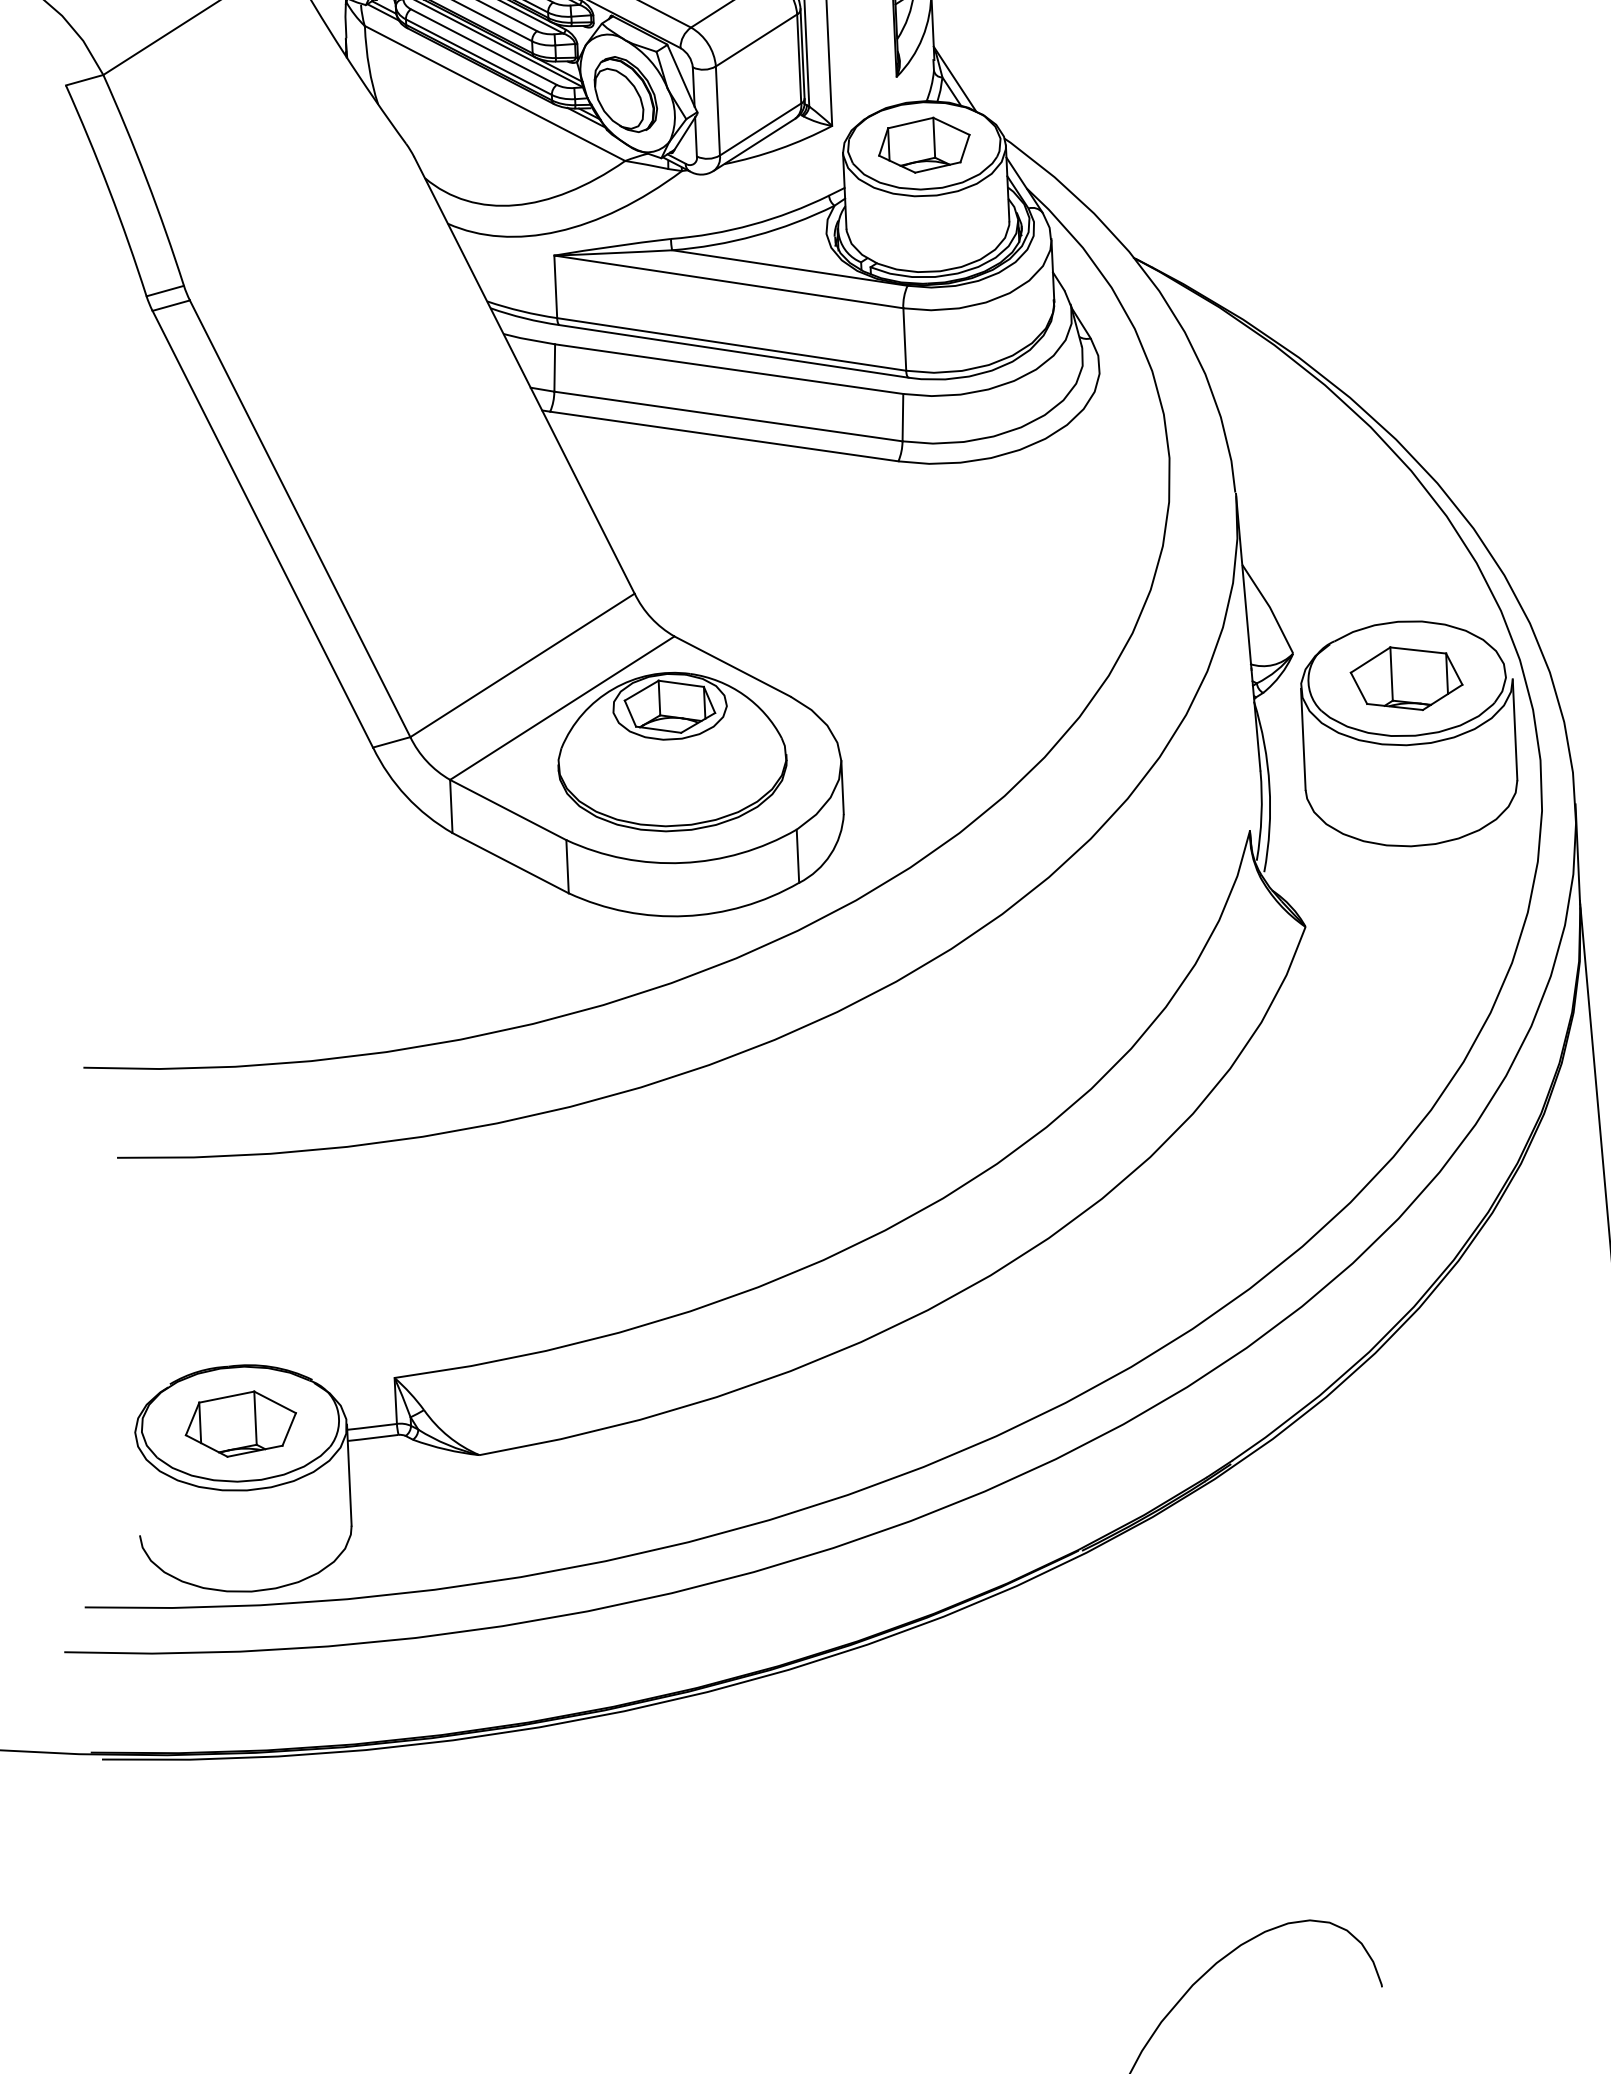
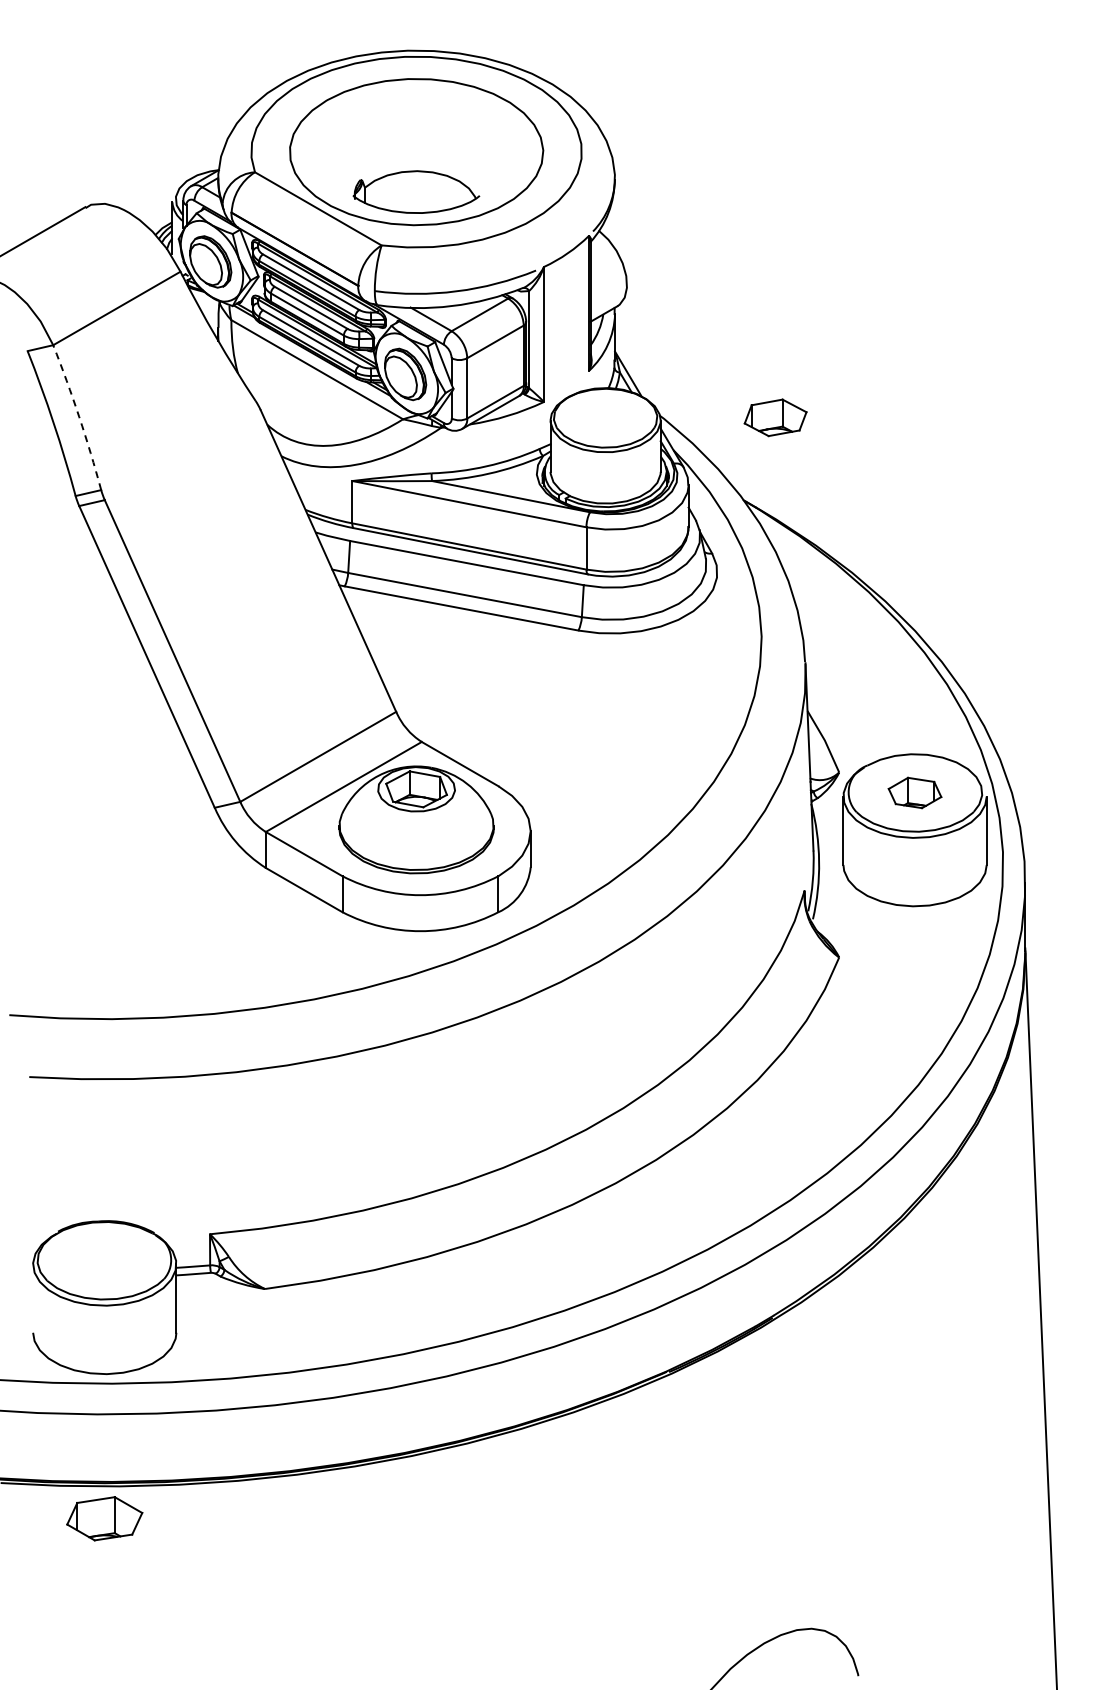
part: (924, 144) -> (775, 417), moved
arc: (146, 178) -> (79, 416), solid -> dashed
part: (1405, 678) -> (914, 792), size x0.7
part: (240, 1423) -> (104, 1518), moved

